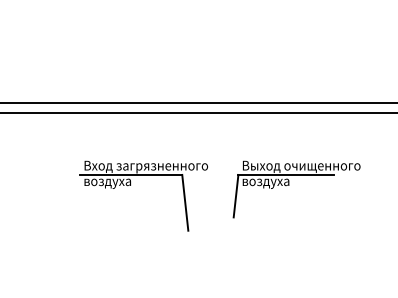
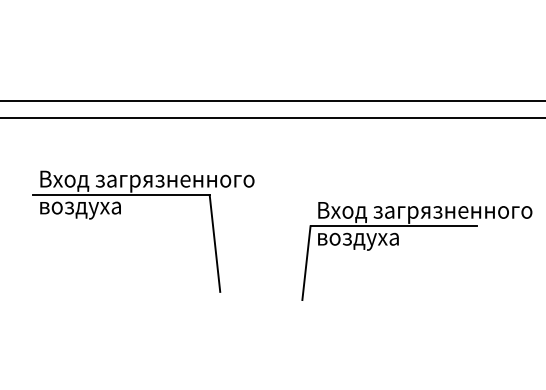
text: (308, 168) -> (432, 215), Выход очищенного -> Вход загрязненного
part: (130, 185) -> (119, 213), moved

